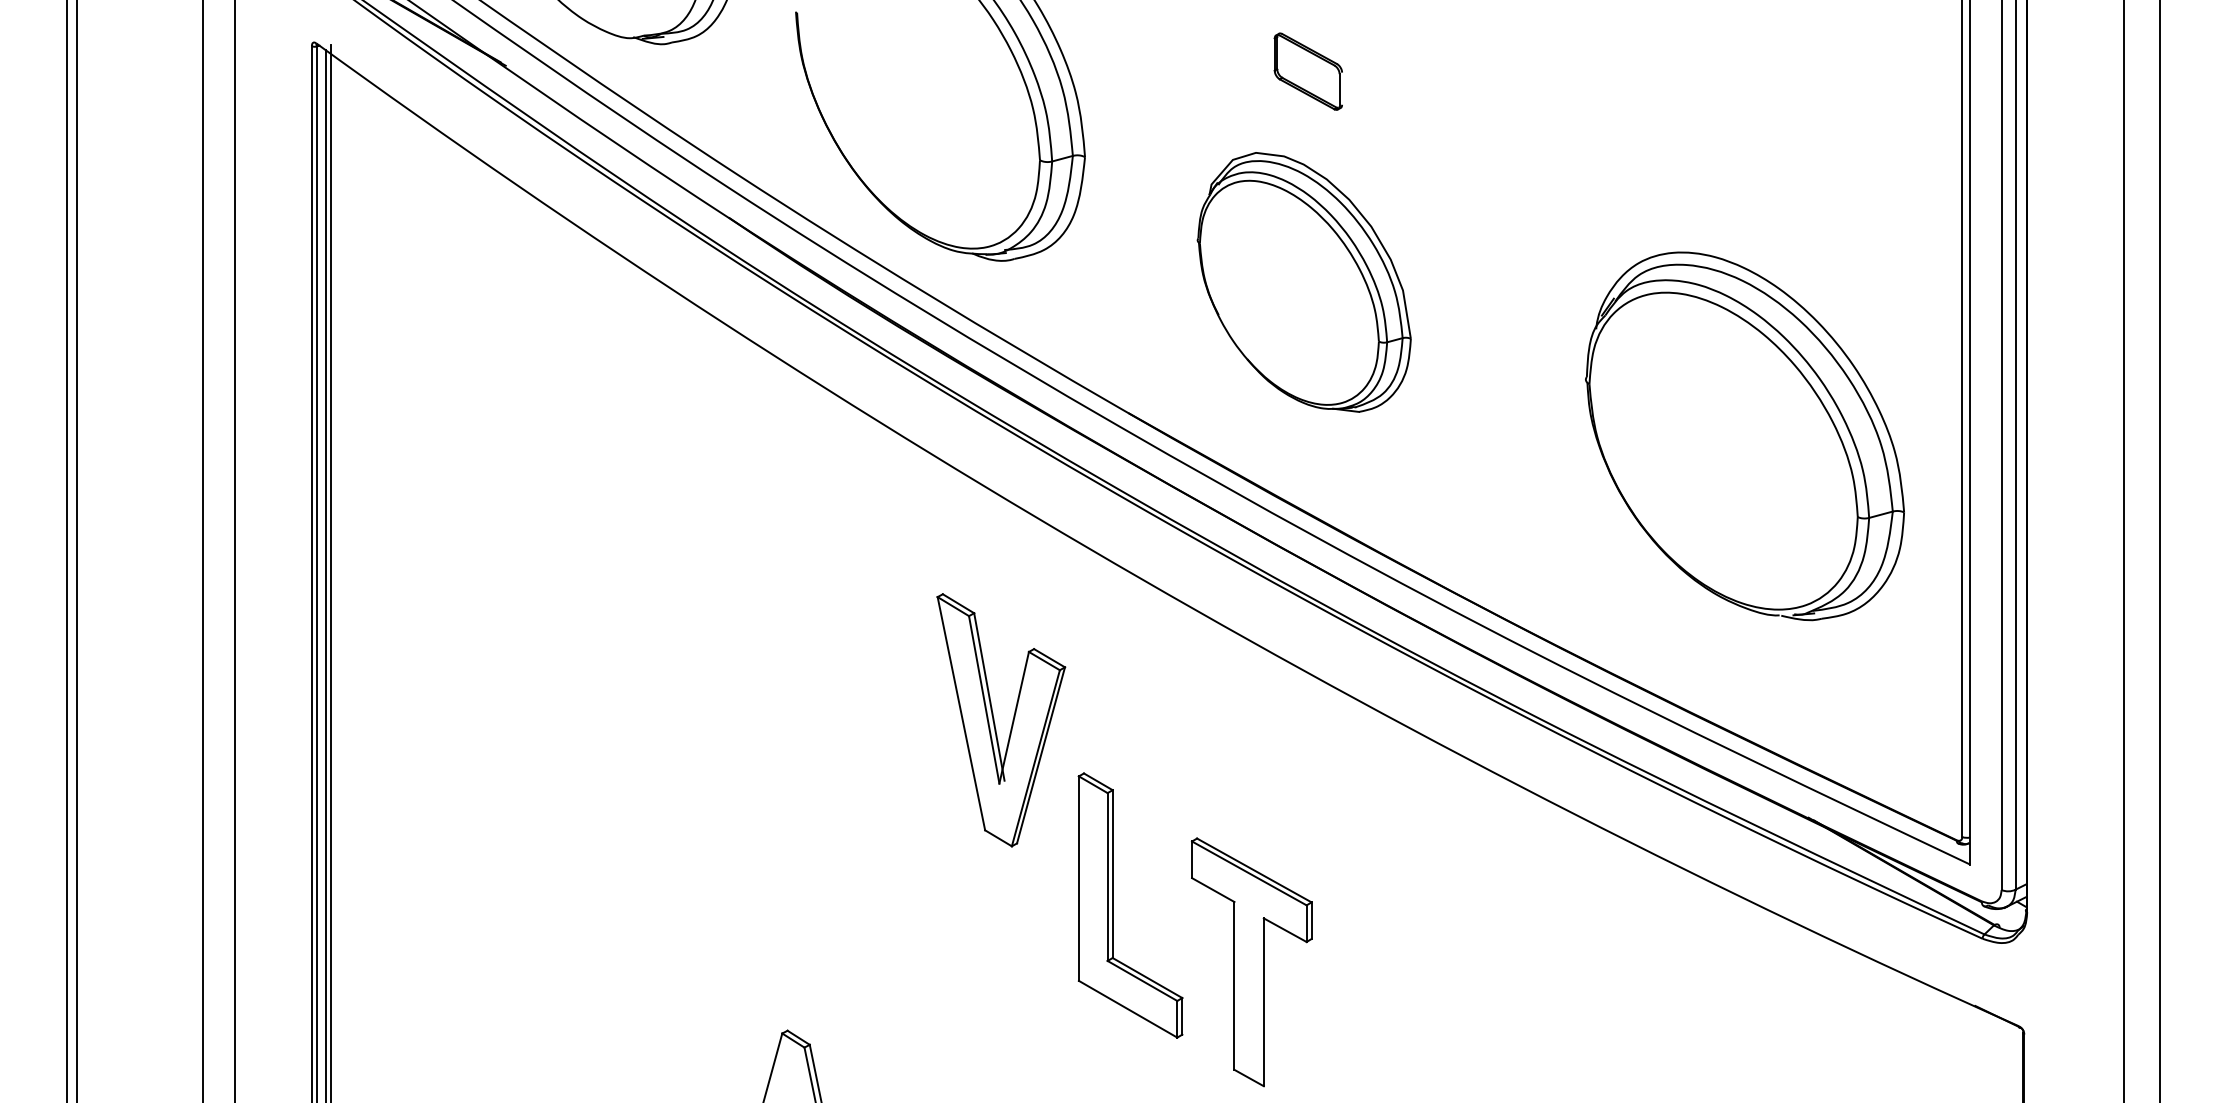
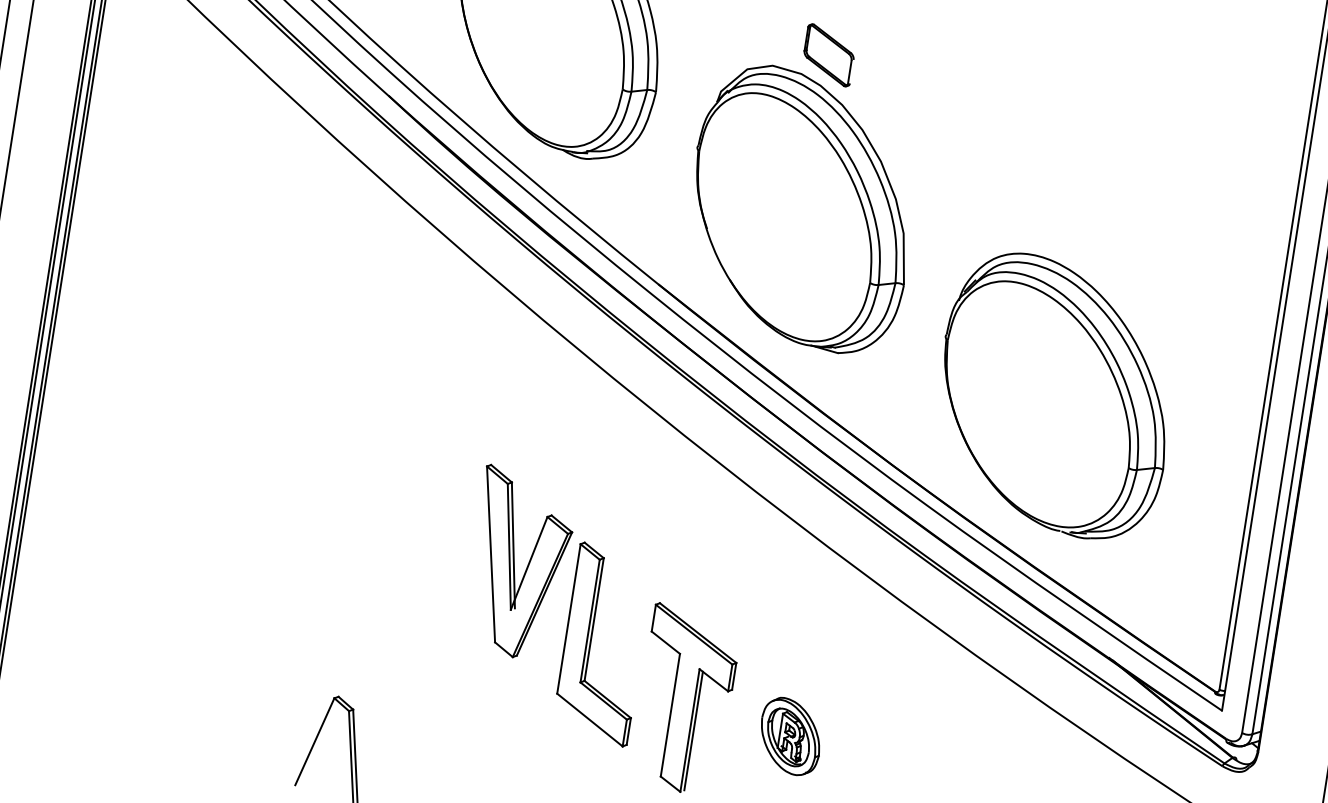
part: (1304, 282) -> (802, 209), size x1.43
part: (1744, 436) -> (1055, 396), moved
part: (995, 723) -> (514, 565), moved
part: (1399, 989) -> (790, 736), added
line: (1268, 1002) -> (693, 731), added

